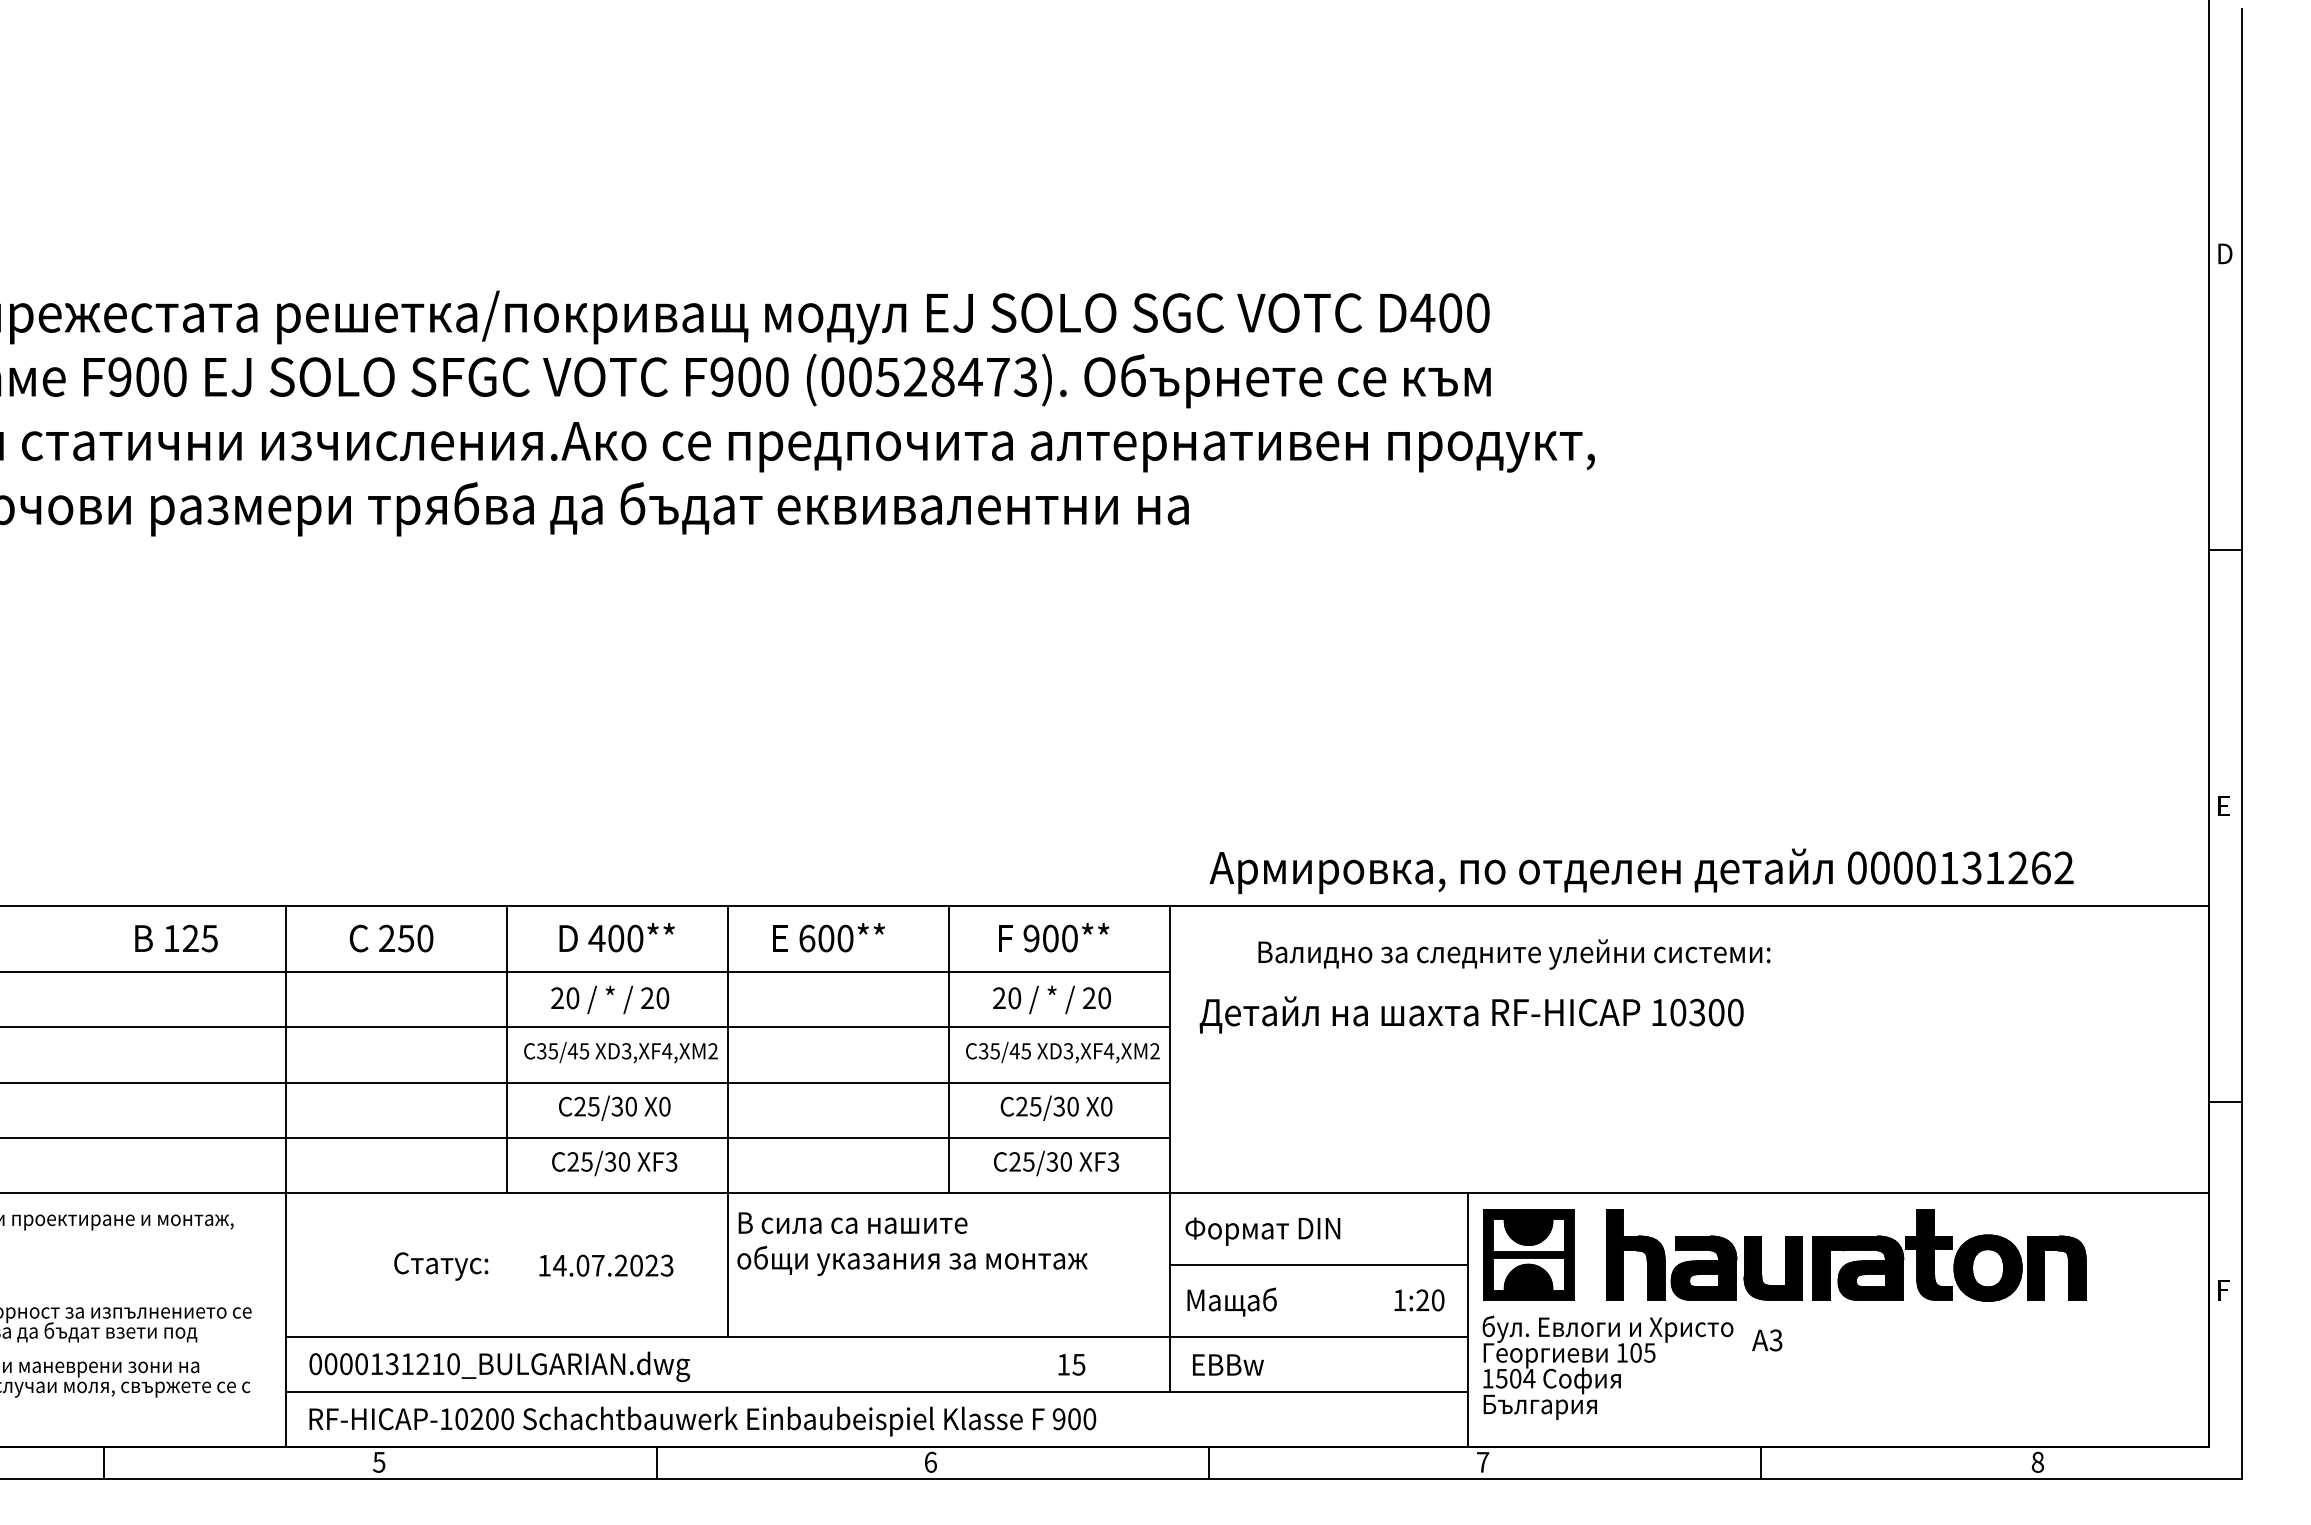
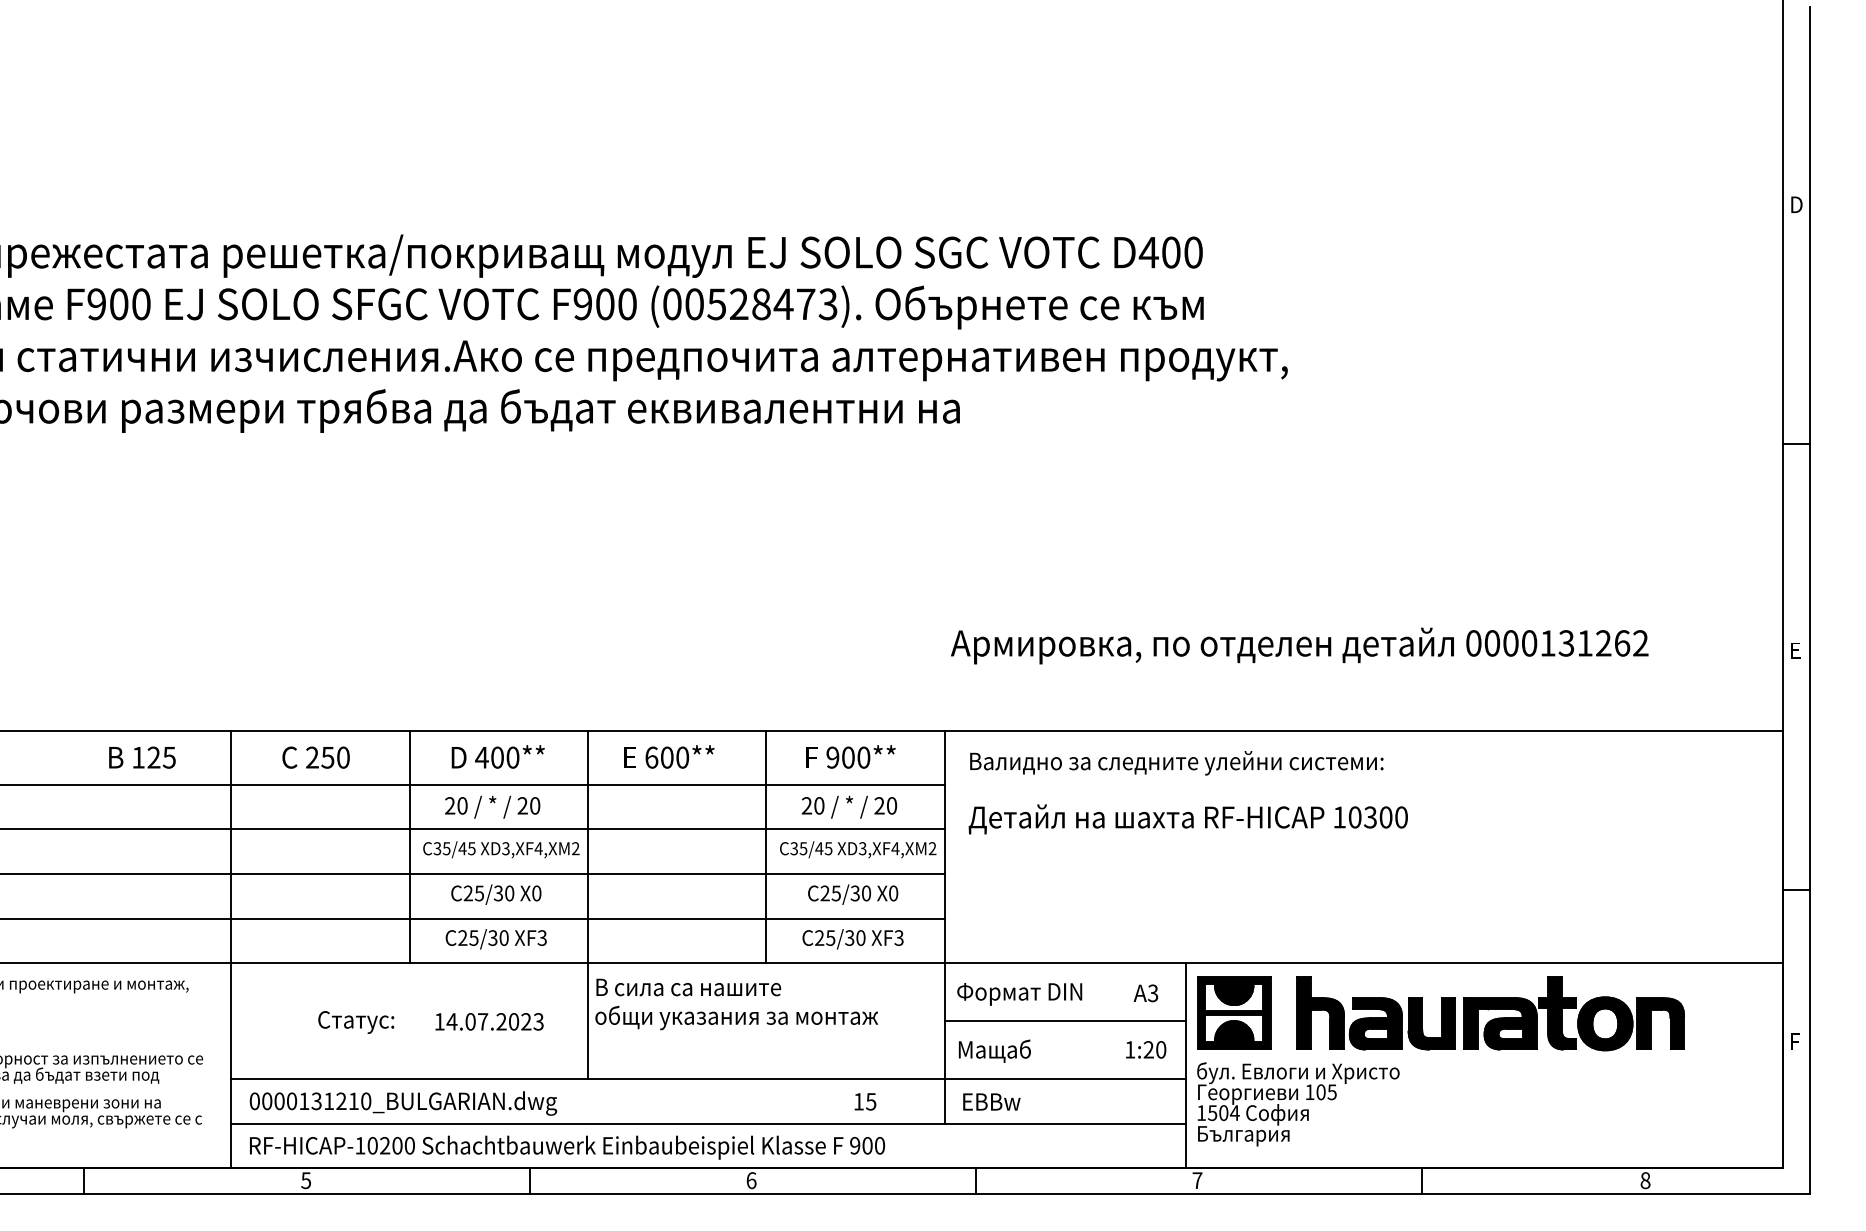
text: (1641, 870) -> (1299, 645), moved
text: (1514, 954) -> (1176, 763), moved
text: (1767, 1340) -> (1146, 993), moved

